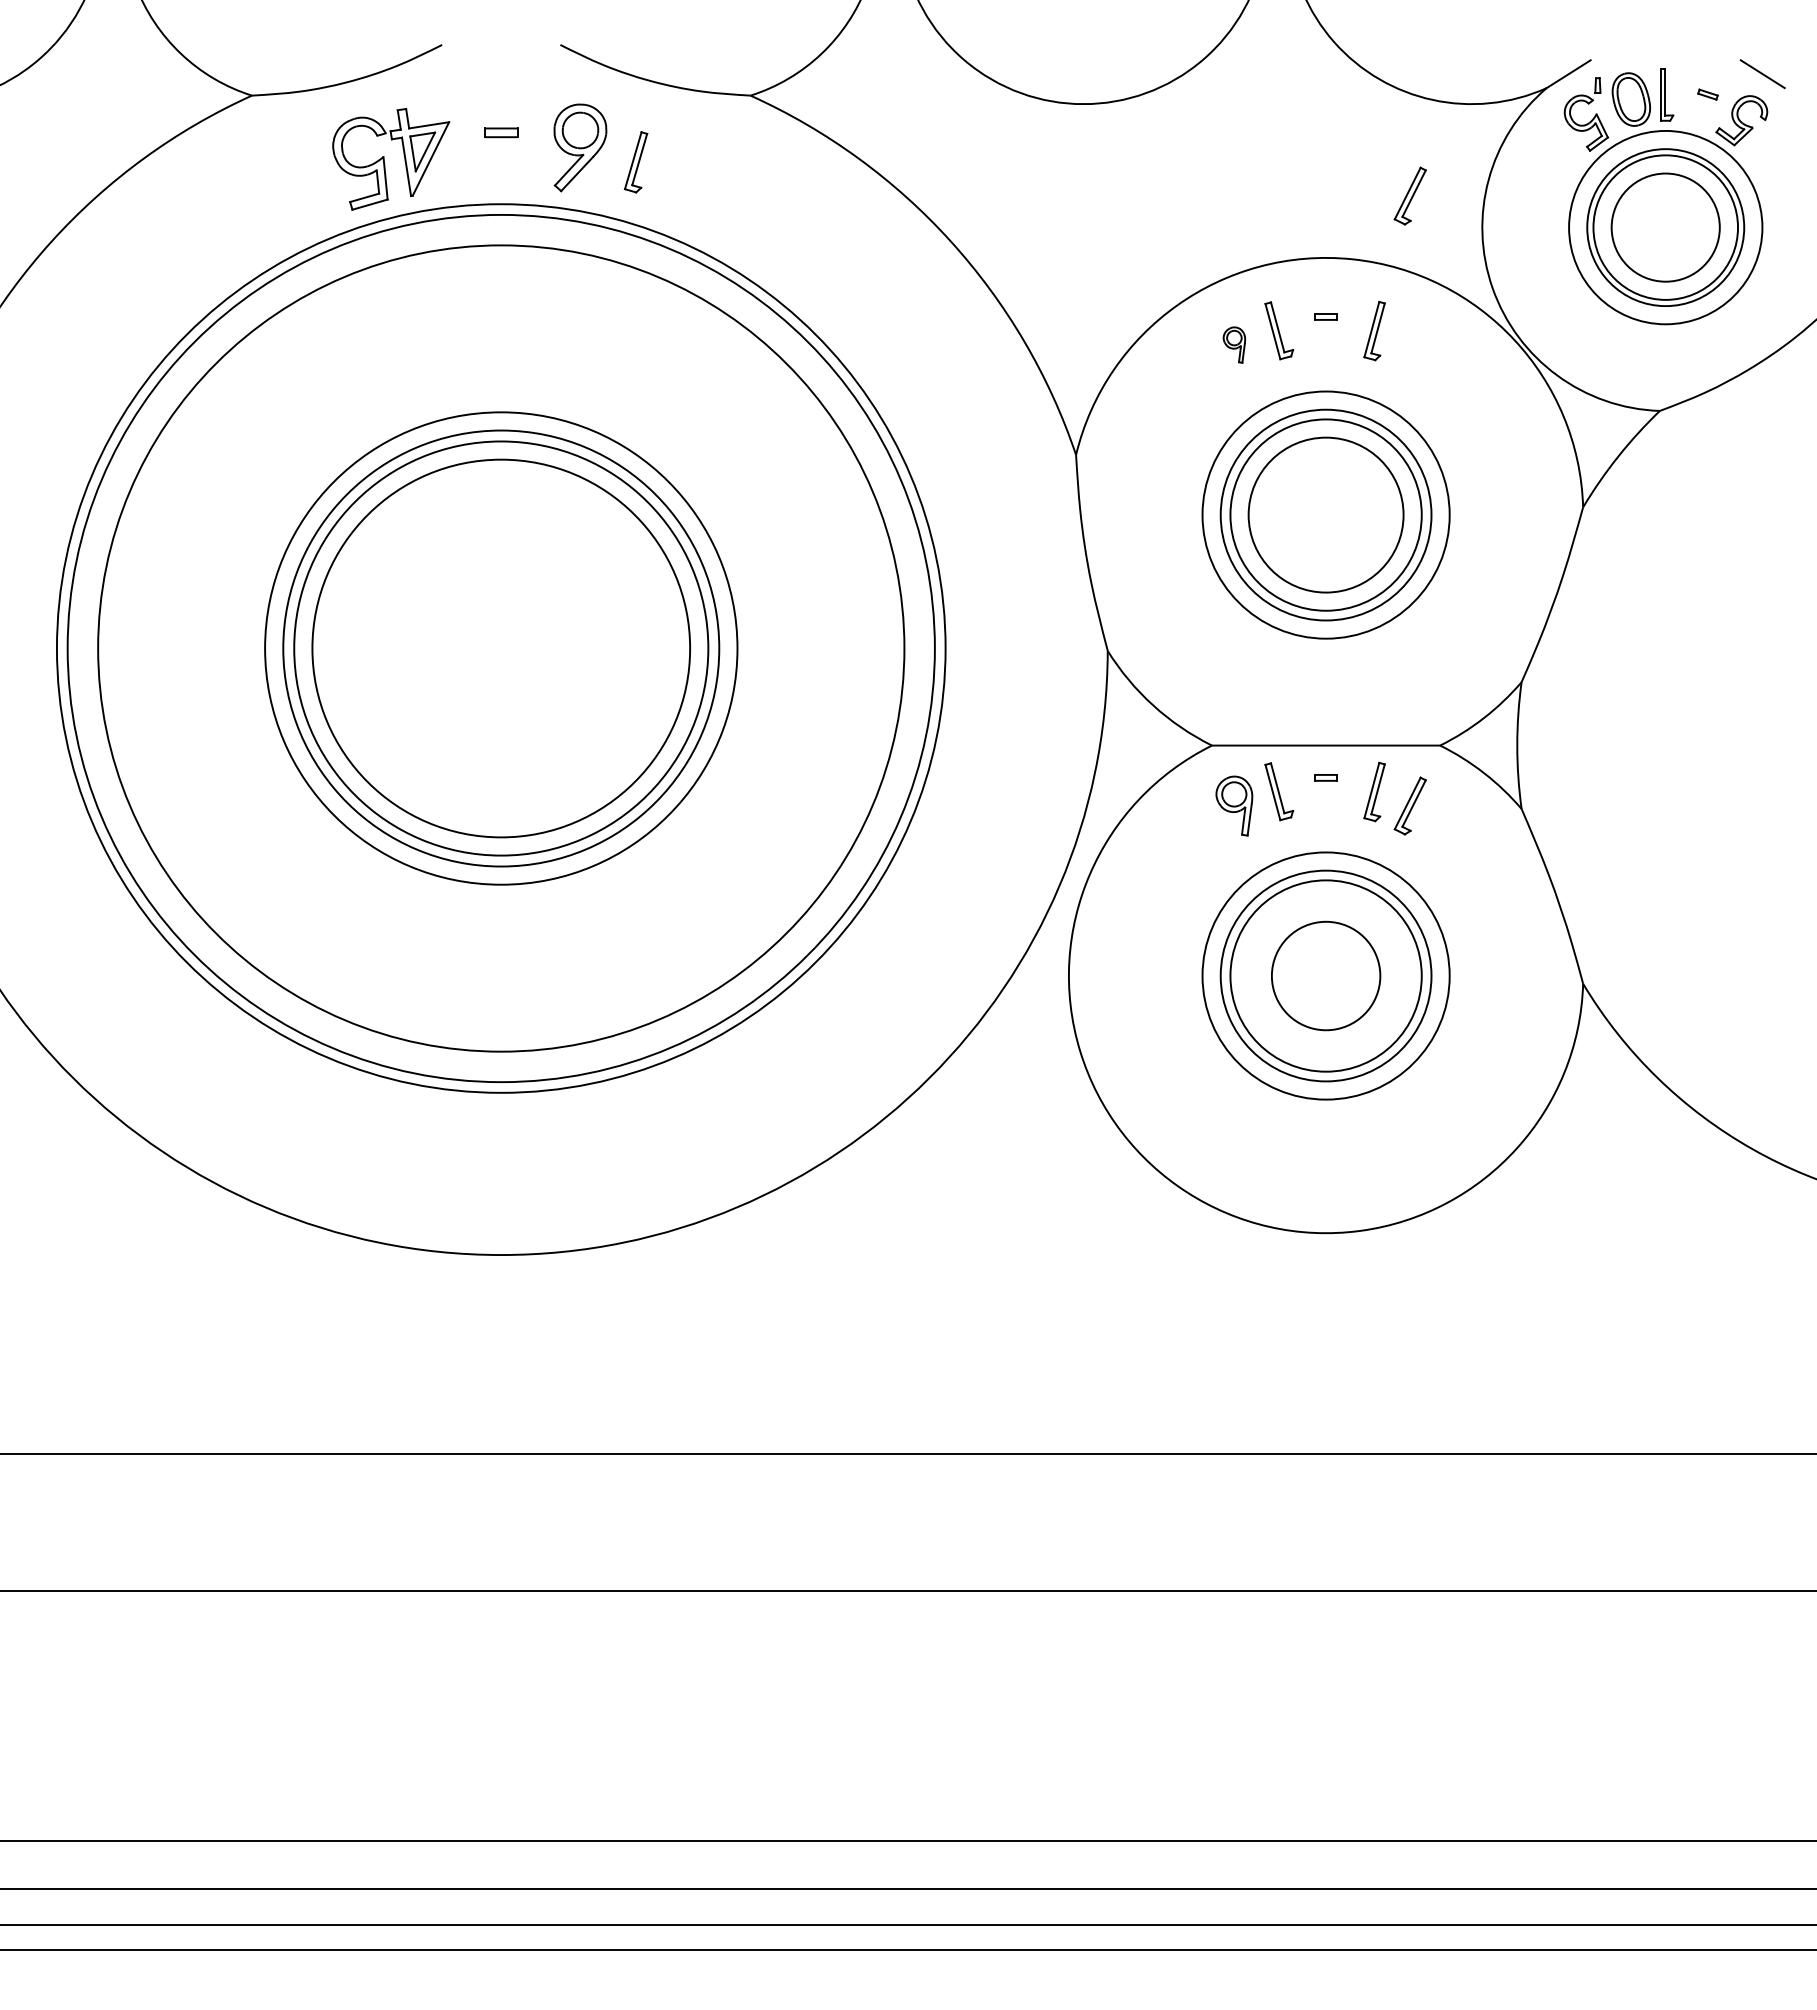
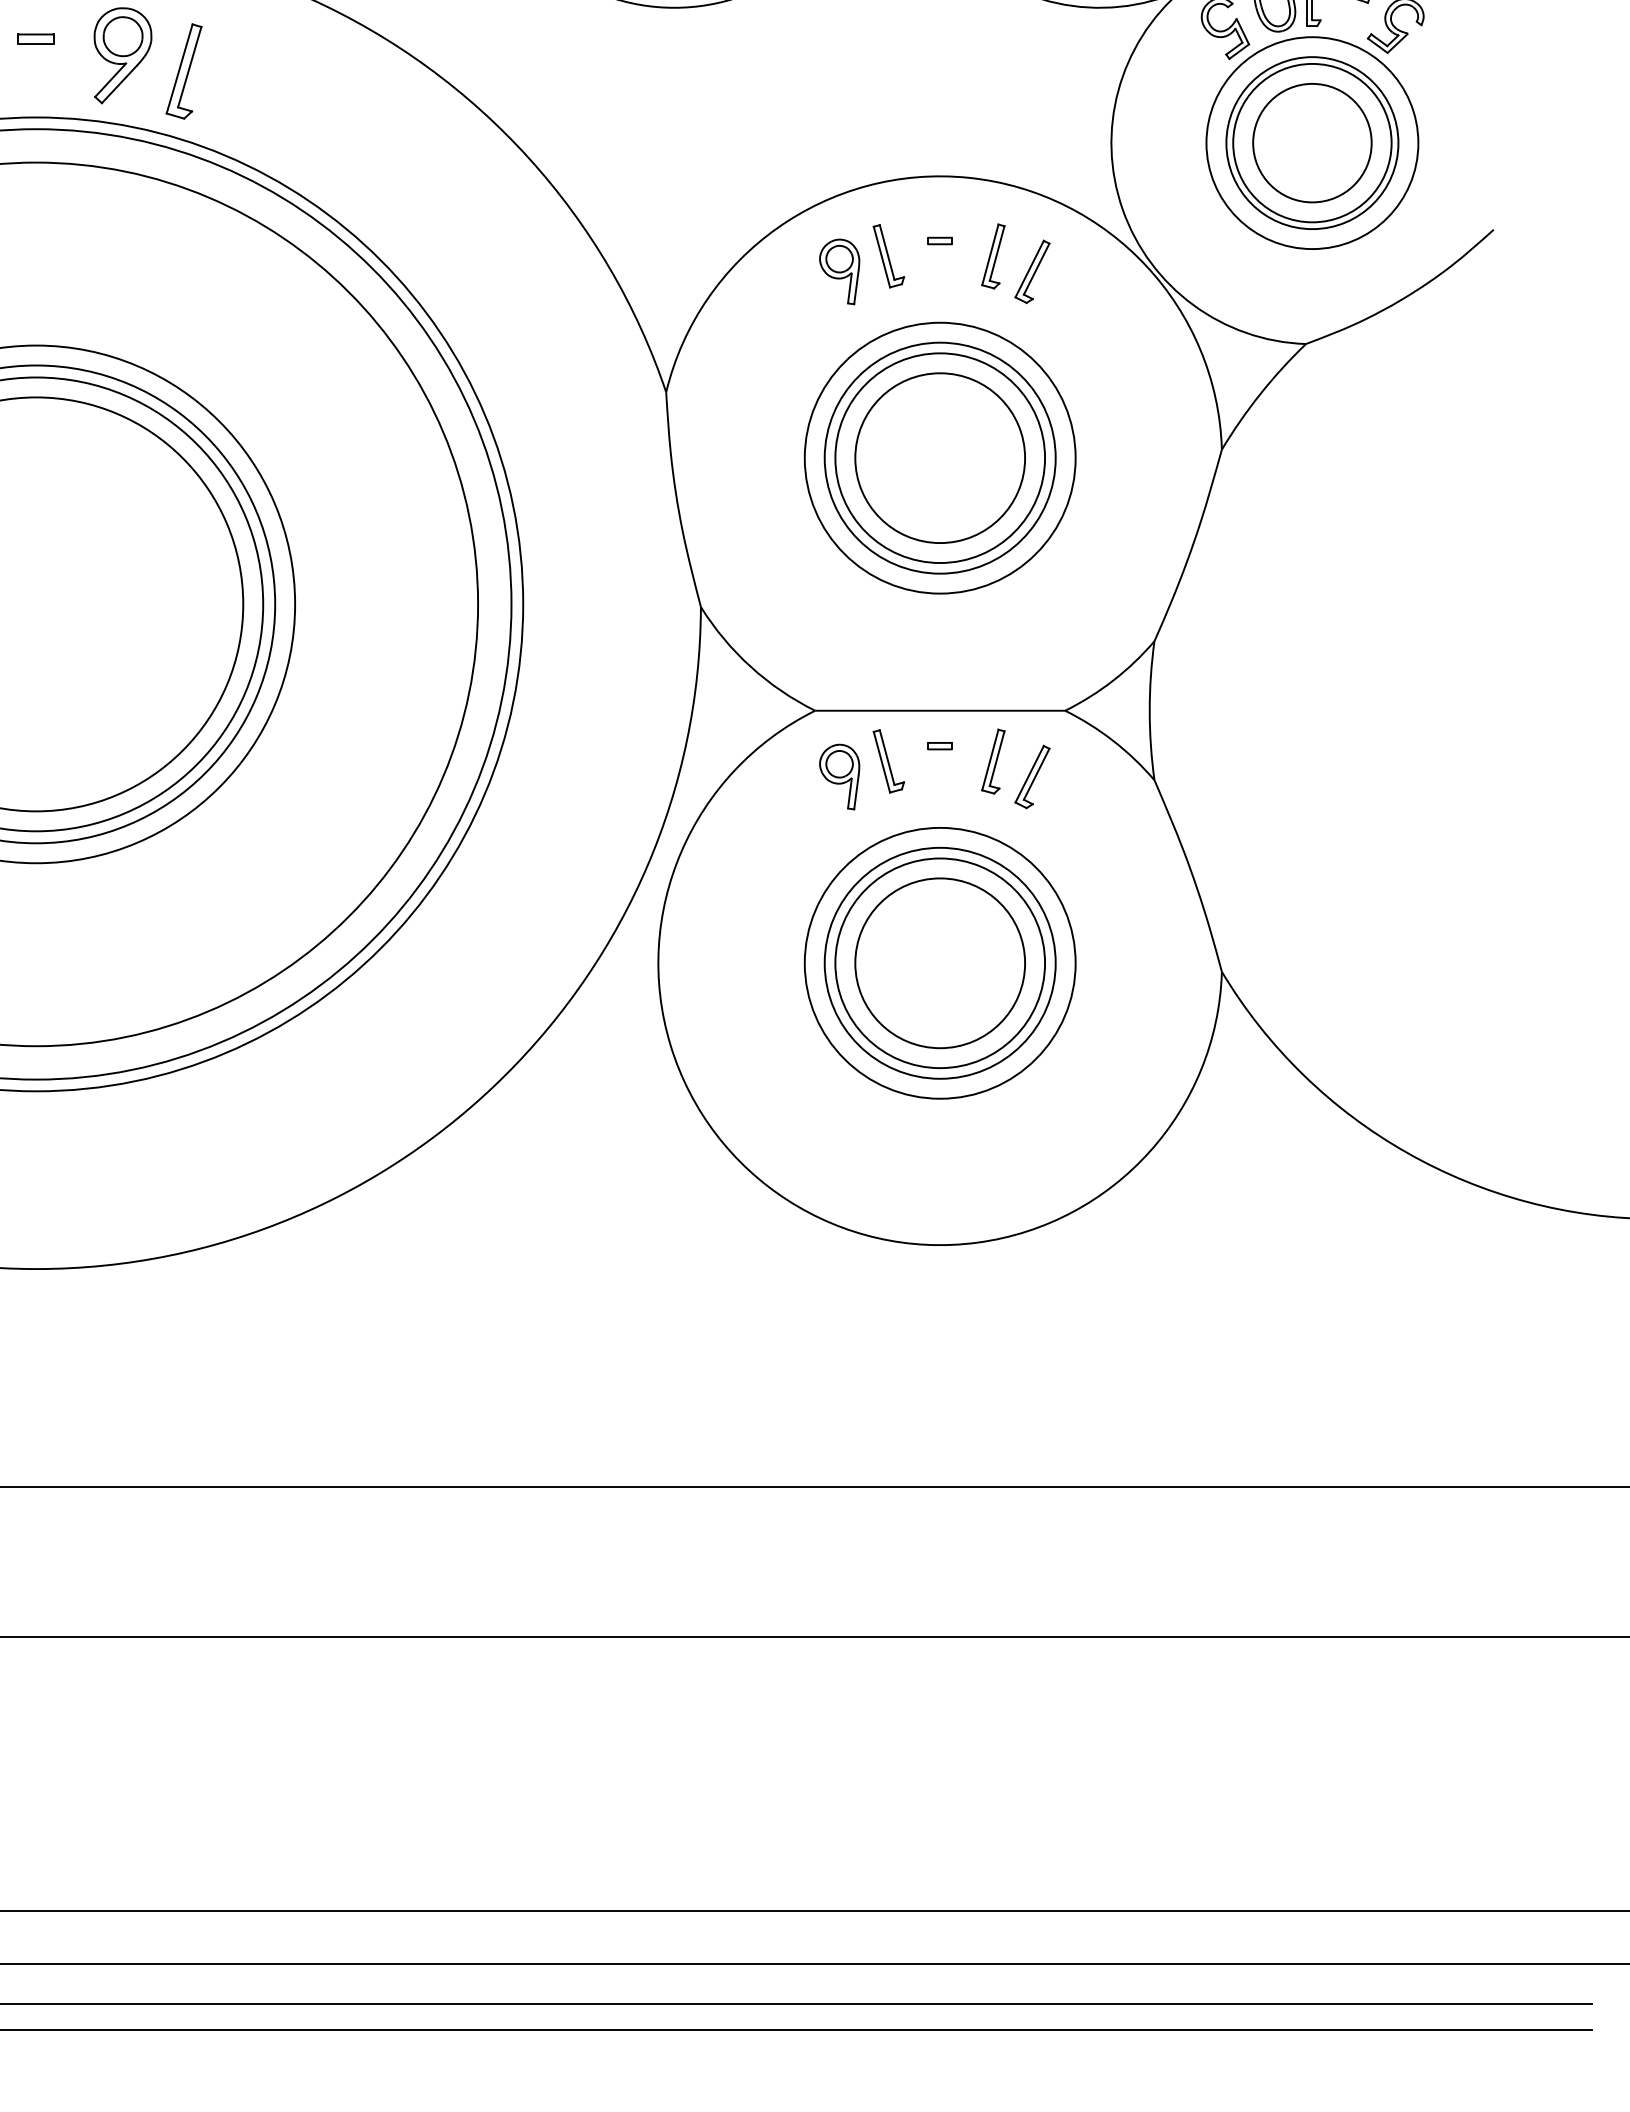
part: (635, 162) -> (183, 71), size x1.43
part: (1409, 195) -> (1031, 271), moved
part: (1234, 344) -> (839, 271), size x1.67
circle: (1325, 975) -> (939, 962), size x1.43

